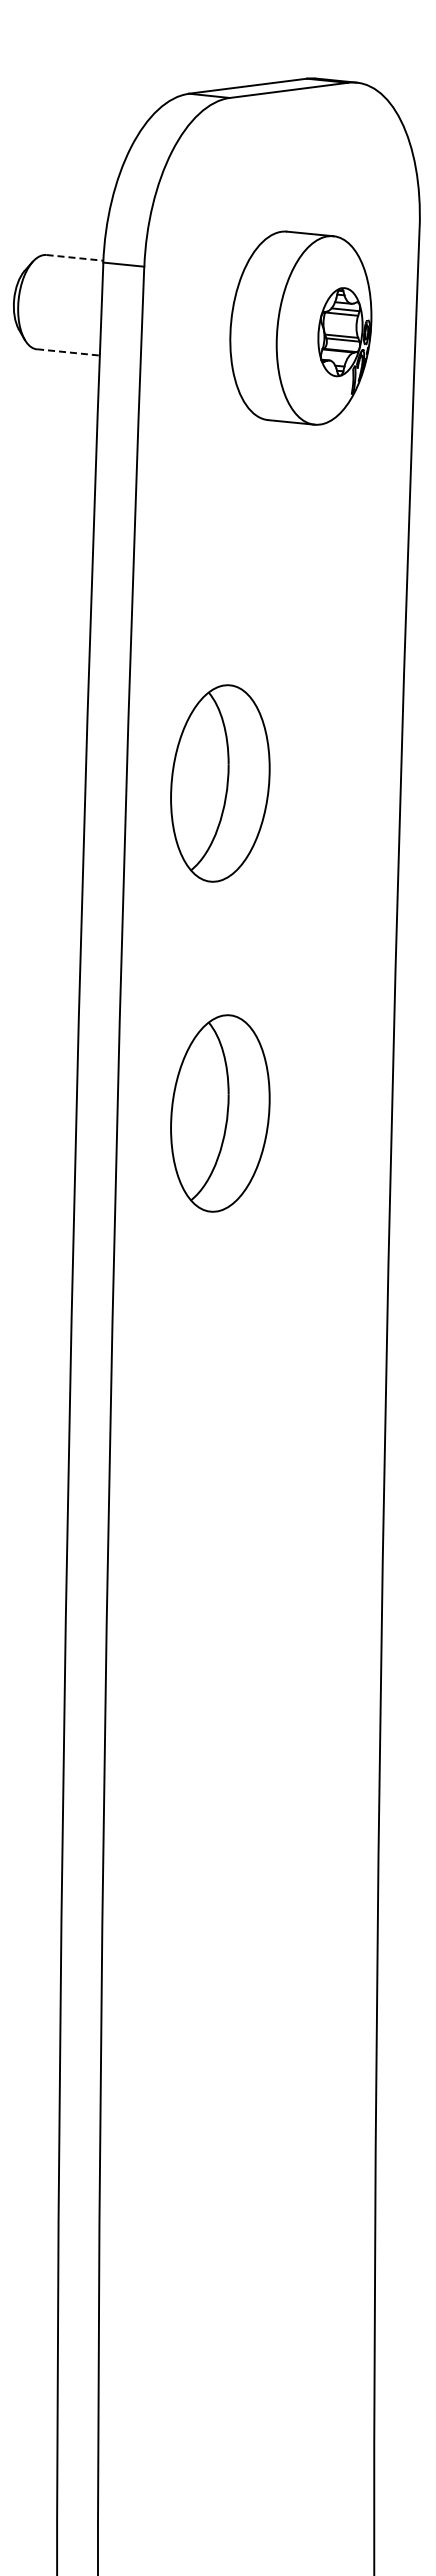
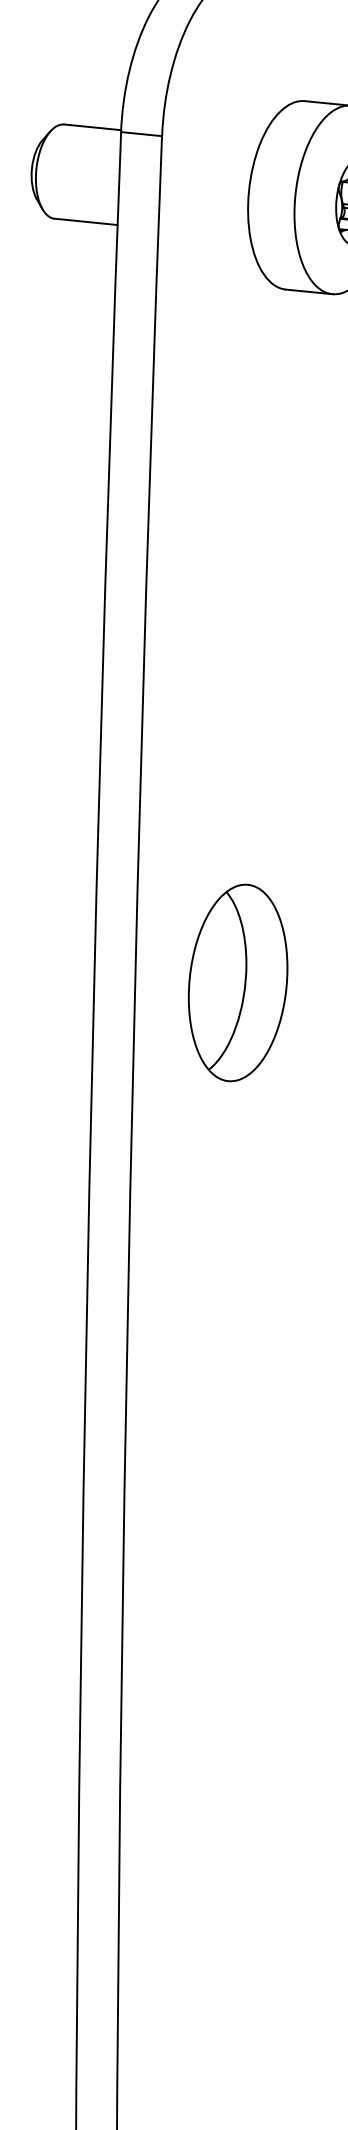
line: (75, 257) -> (93, 126), dashed -> solid
line: (68, 352) -> (86, 221), dashed -> solid
part: (220, 783) -> (238, 652), removed

